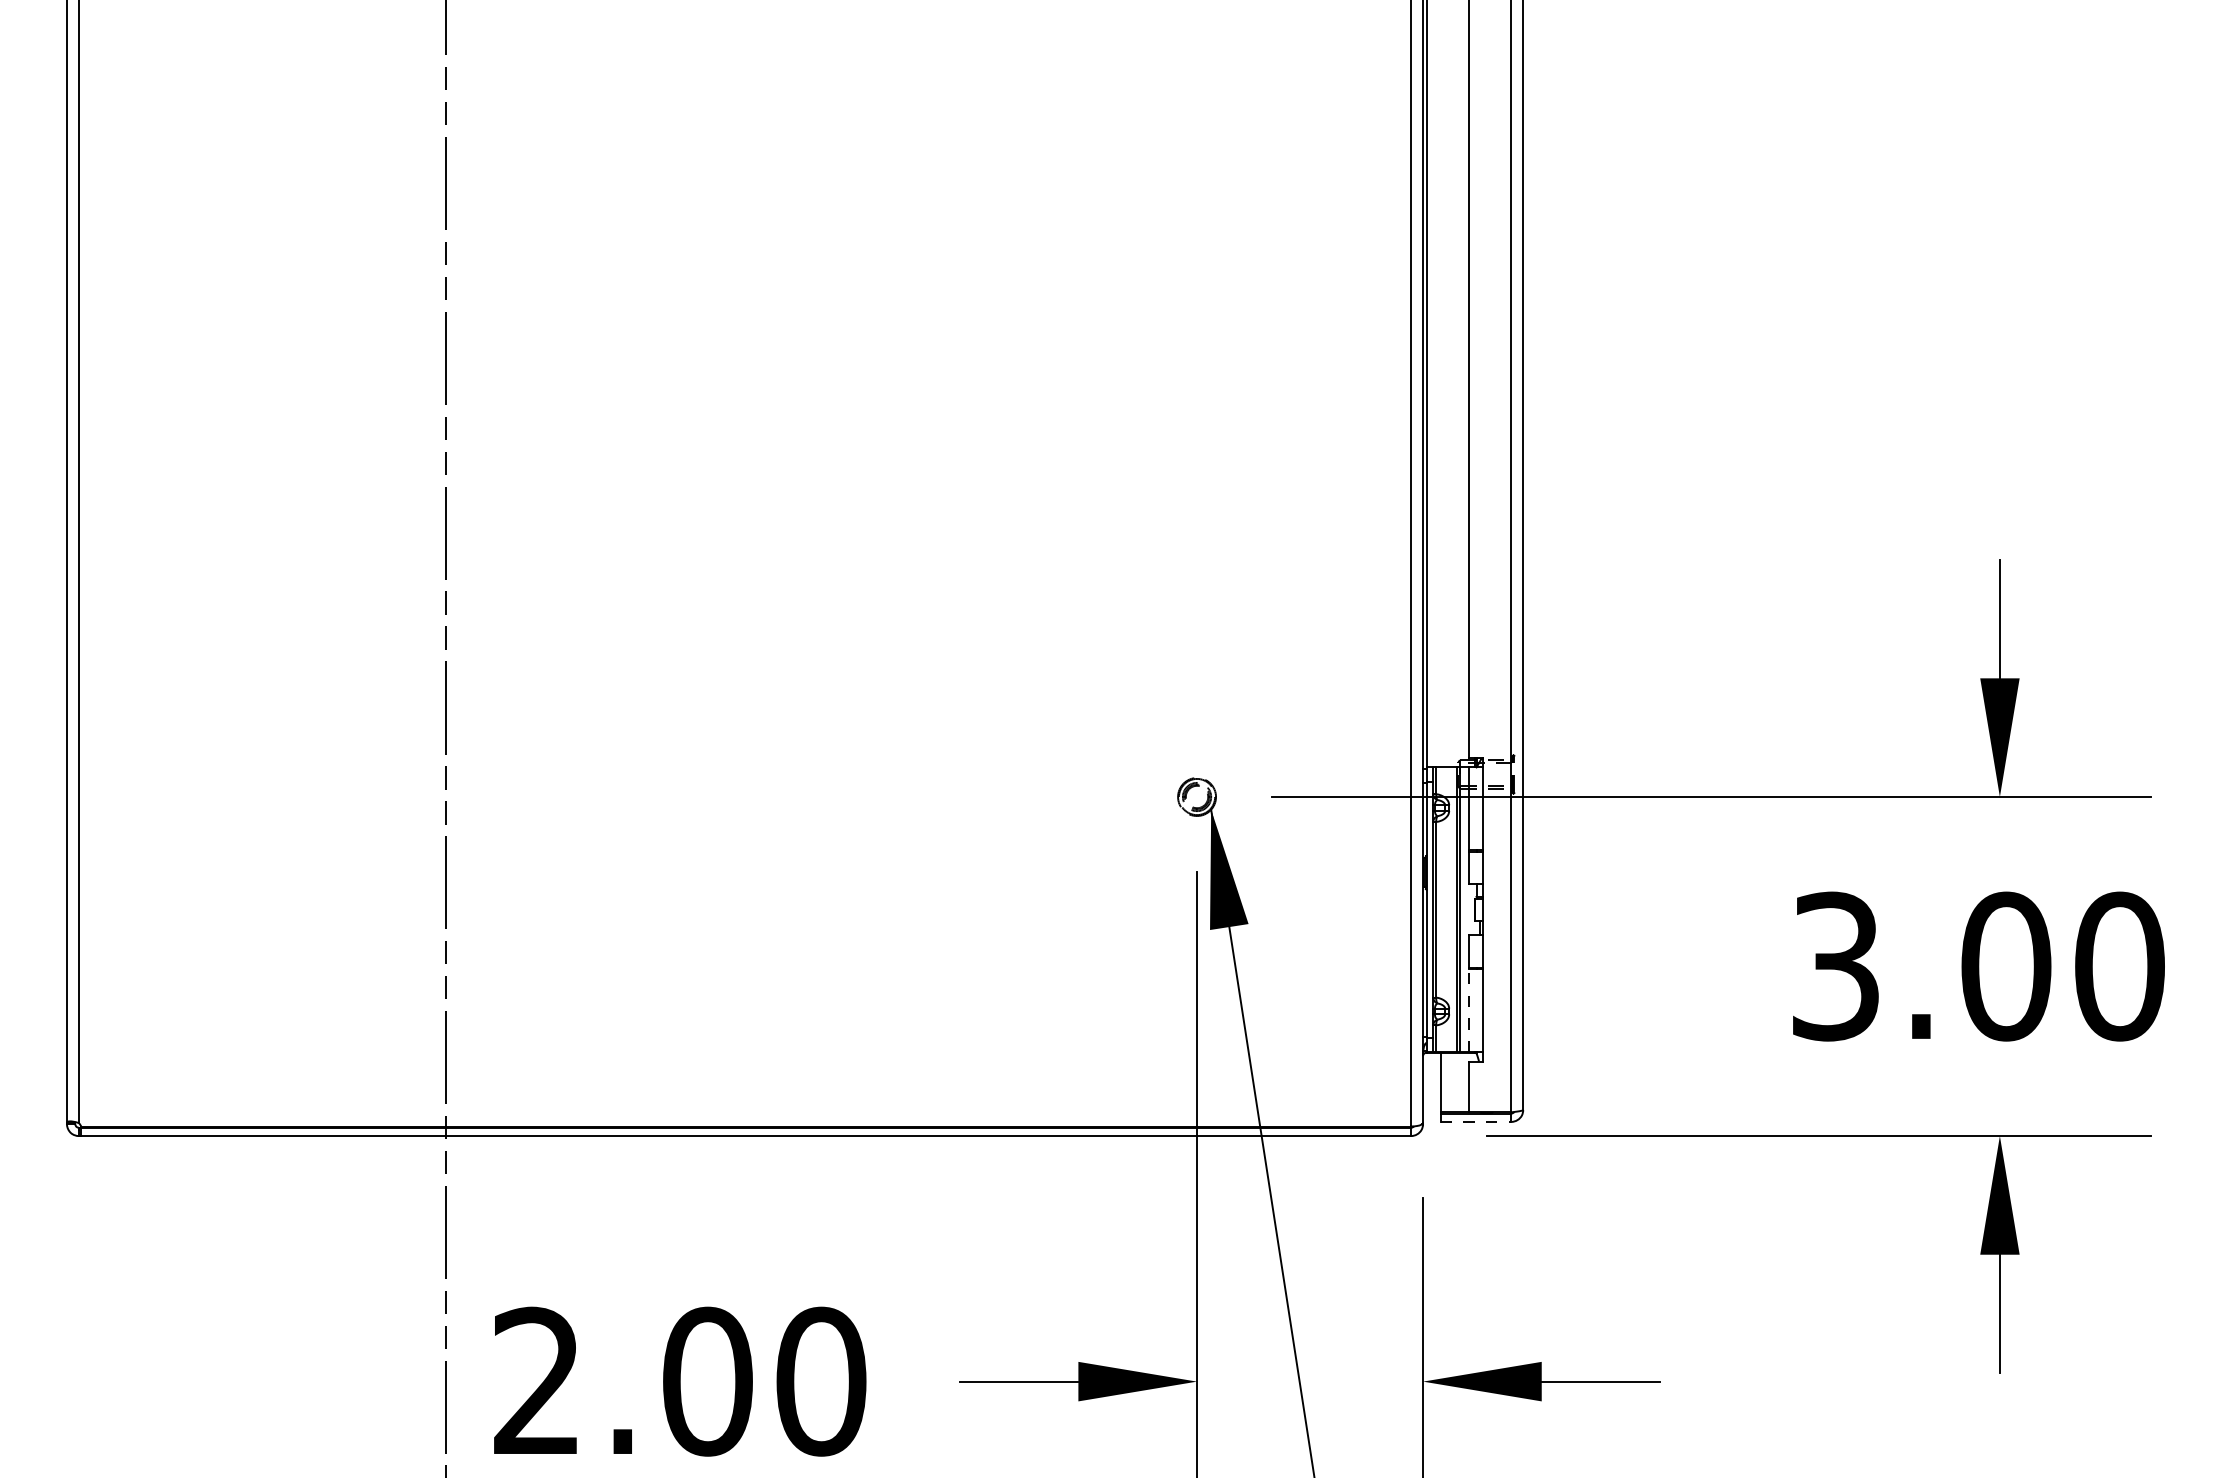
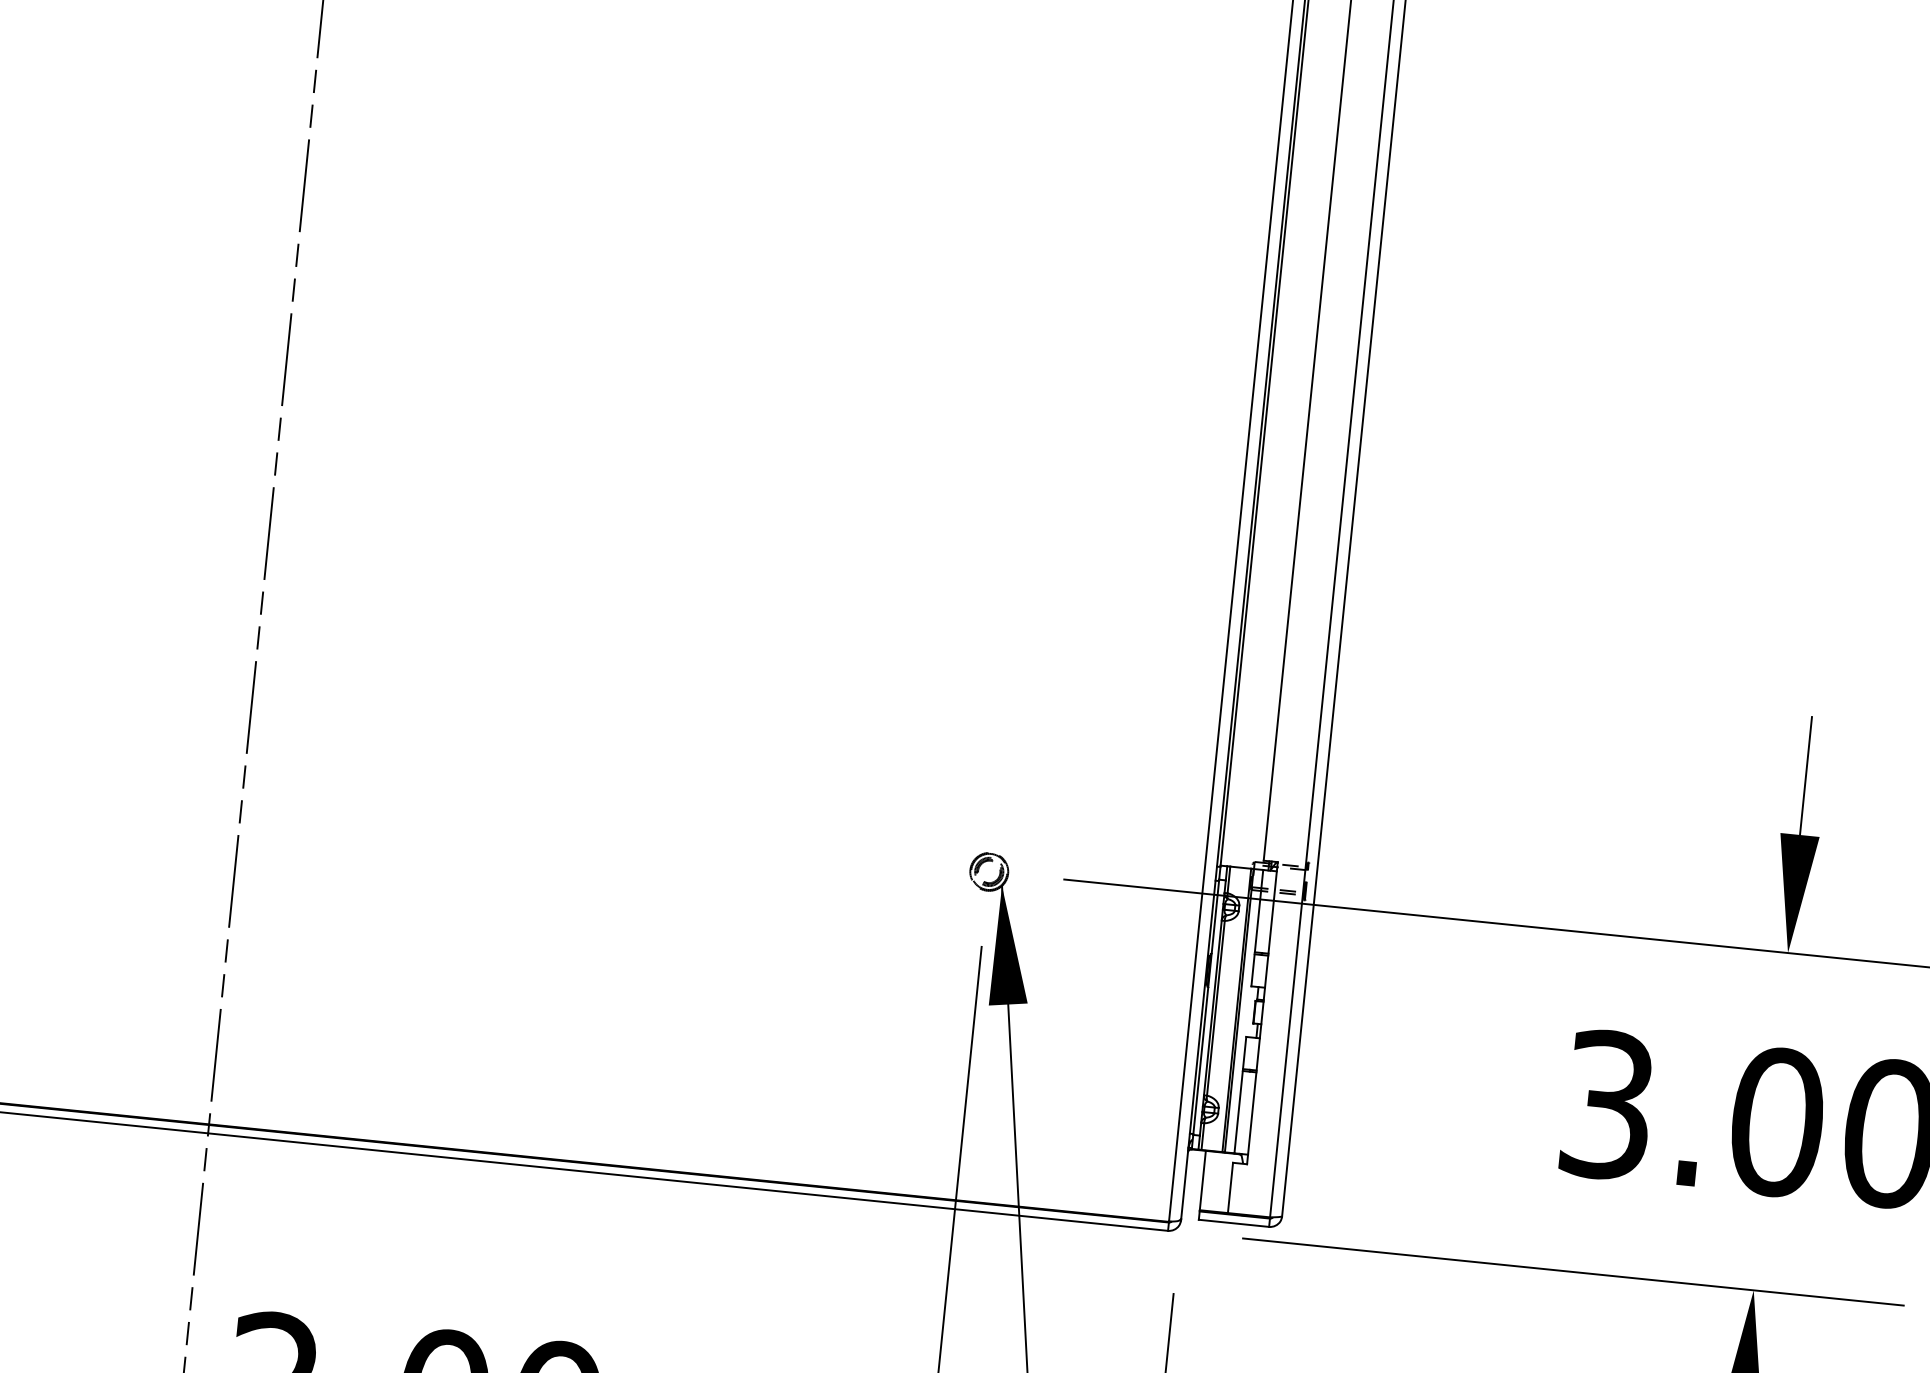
line: (1469, 1010) -> (1238, 1111), dashed -> solid
line: (1476, 1121) -> (1234, 1222), dashed -> solid

